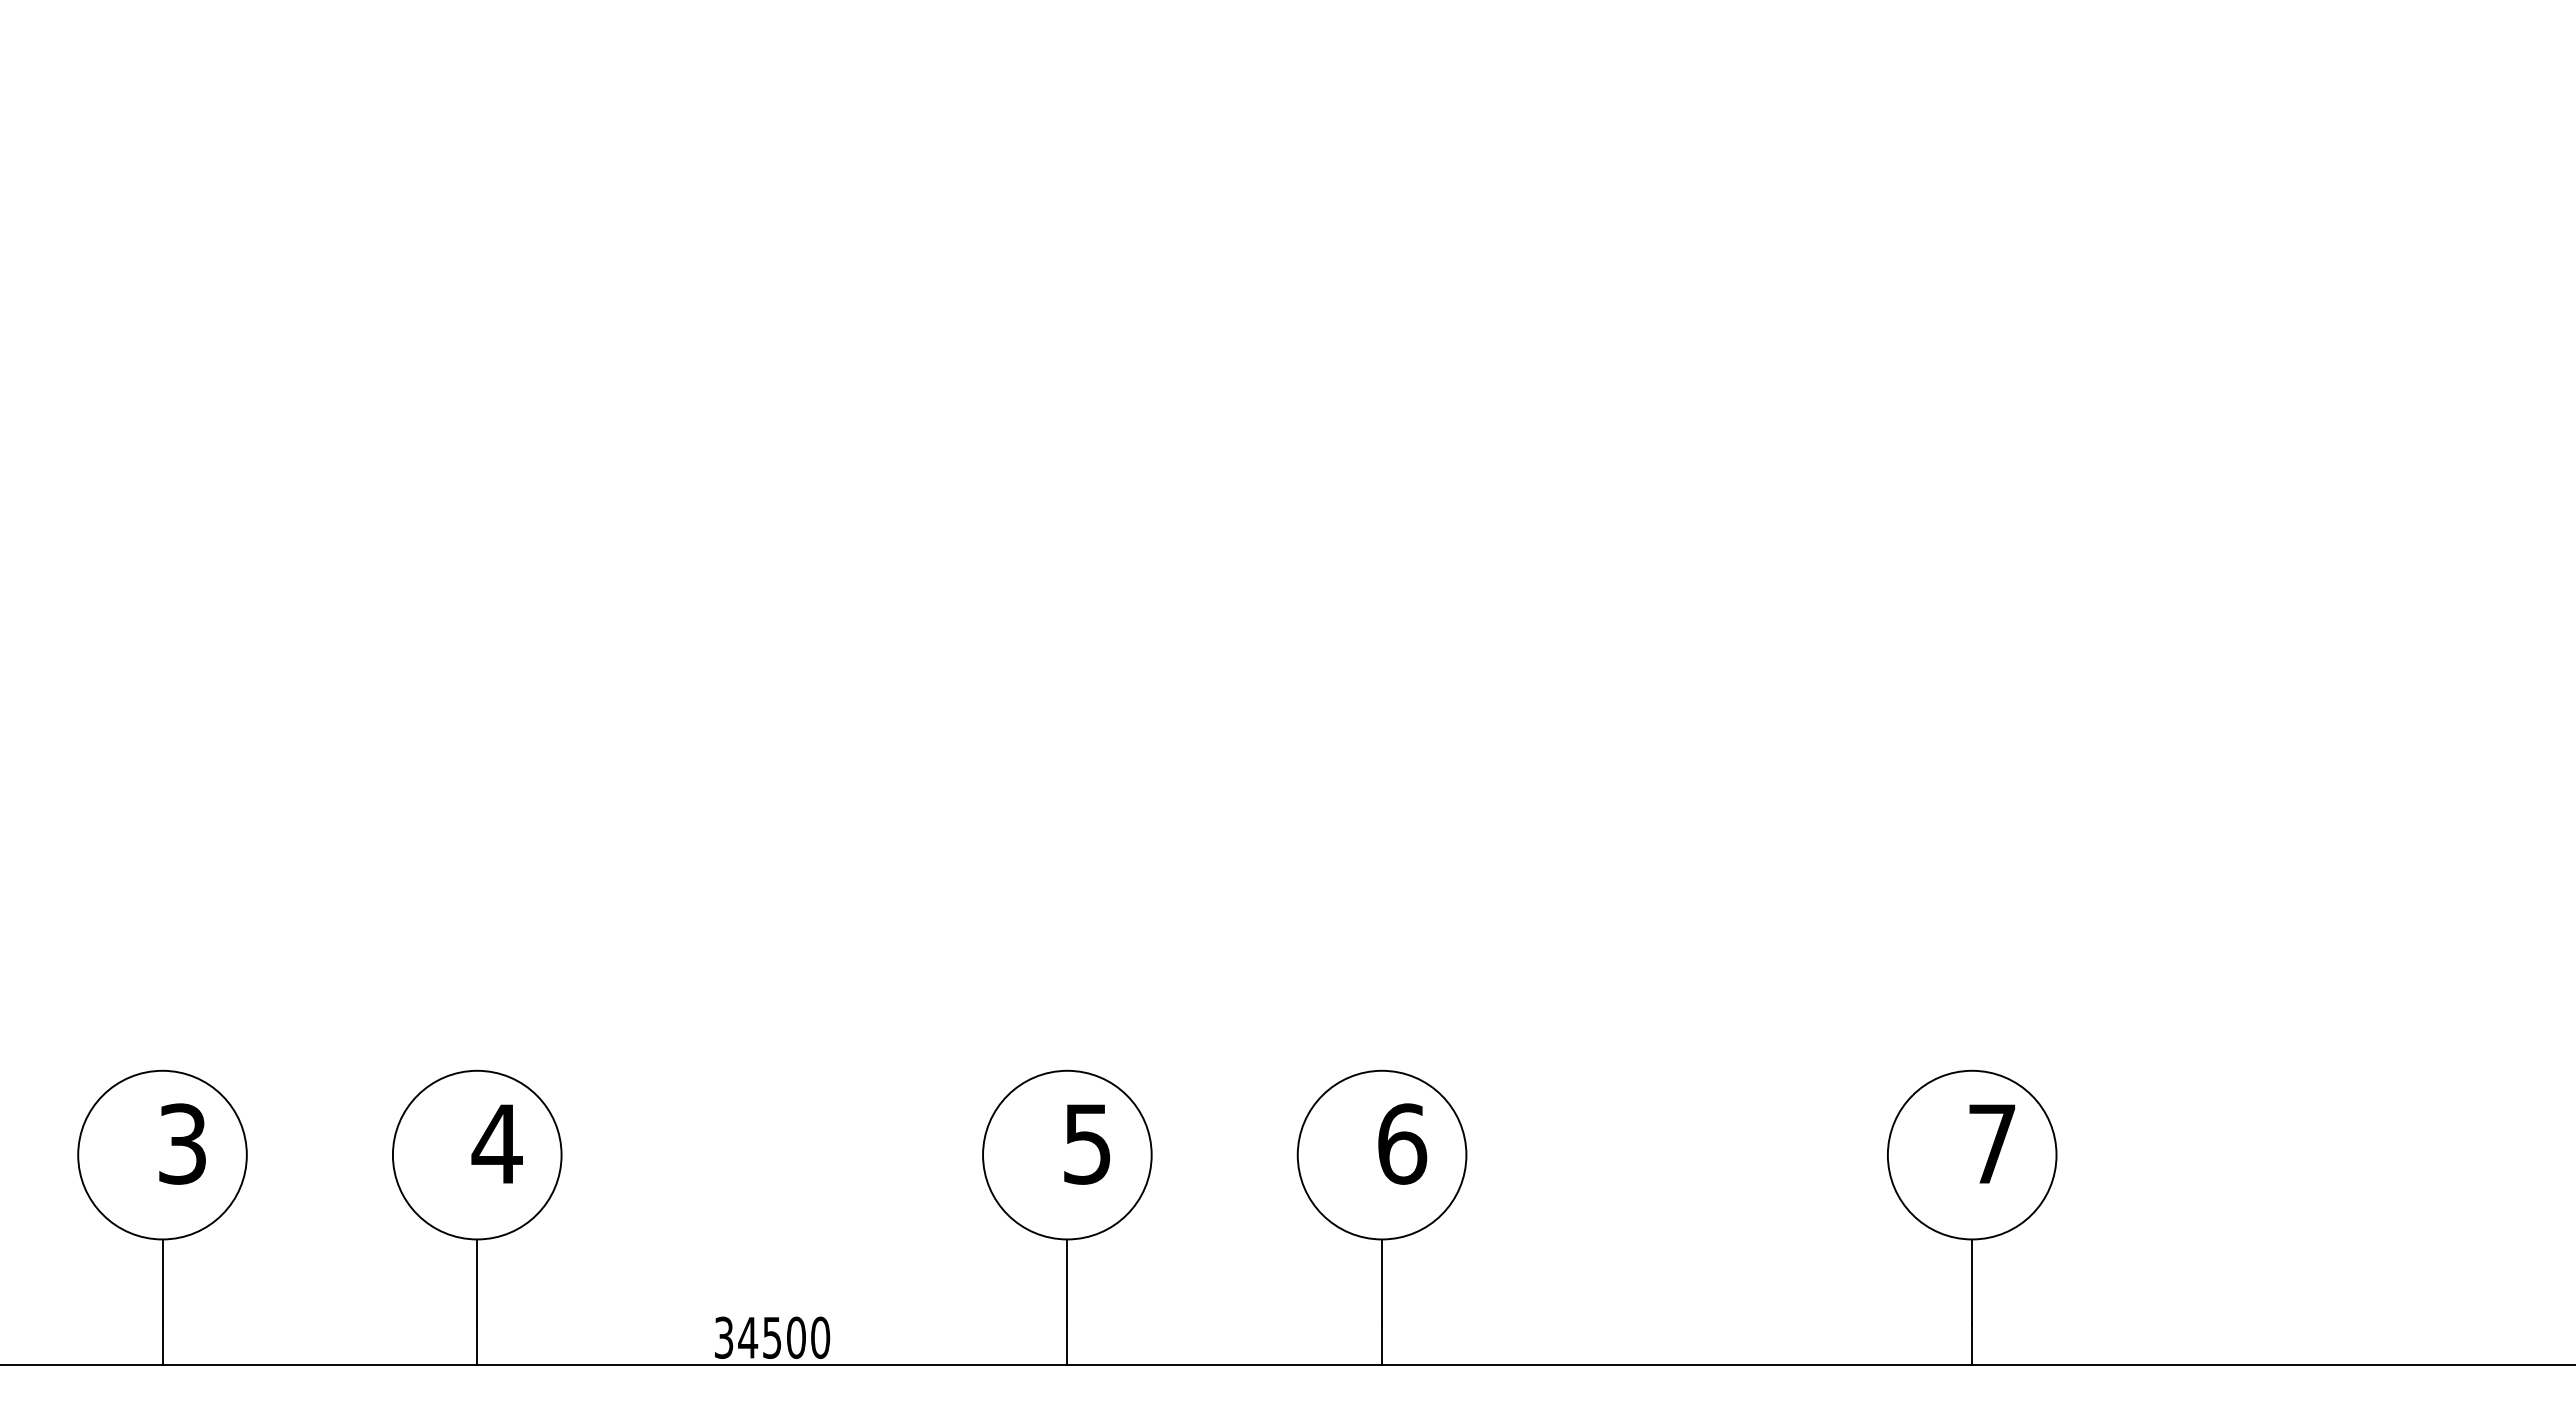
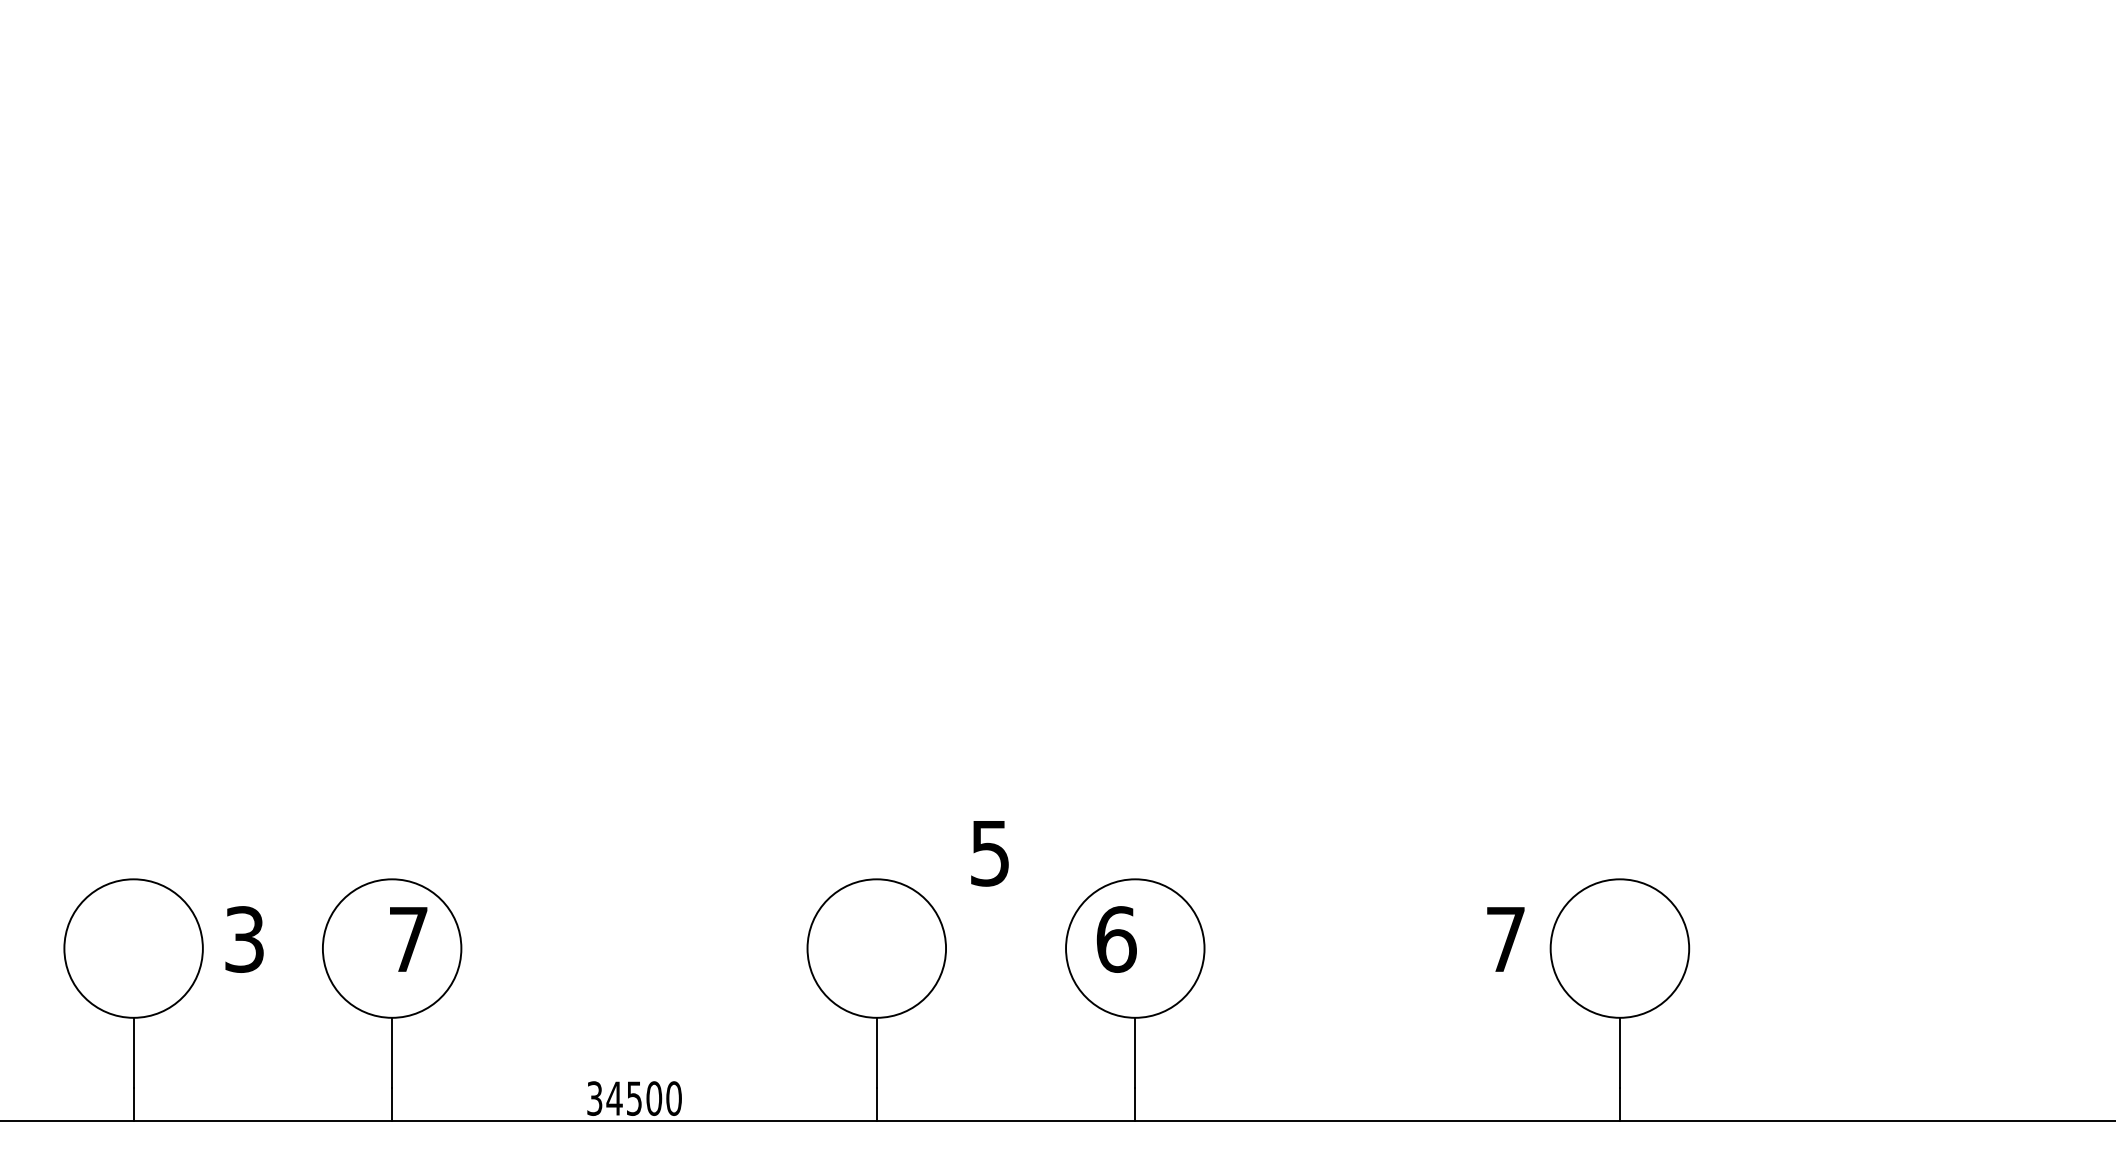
text: (182, 1143) -> (244, 939), moved
text: (496, 1143) -> (407, 939), 4 -> 7
text: (1402, 1143) -> (1116, 939), moved
text: (1992, 1143) -> (1506, 939), moved
text: (1086, 1144) -> (989, 853), moved

